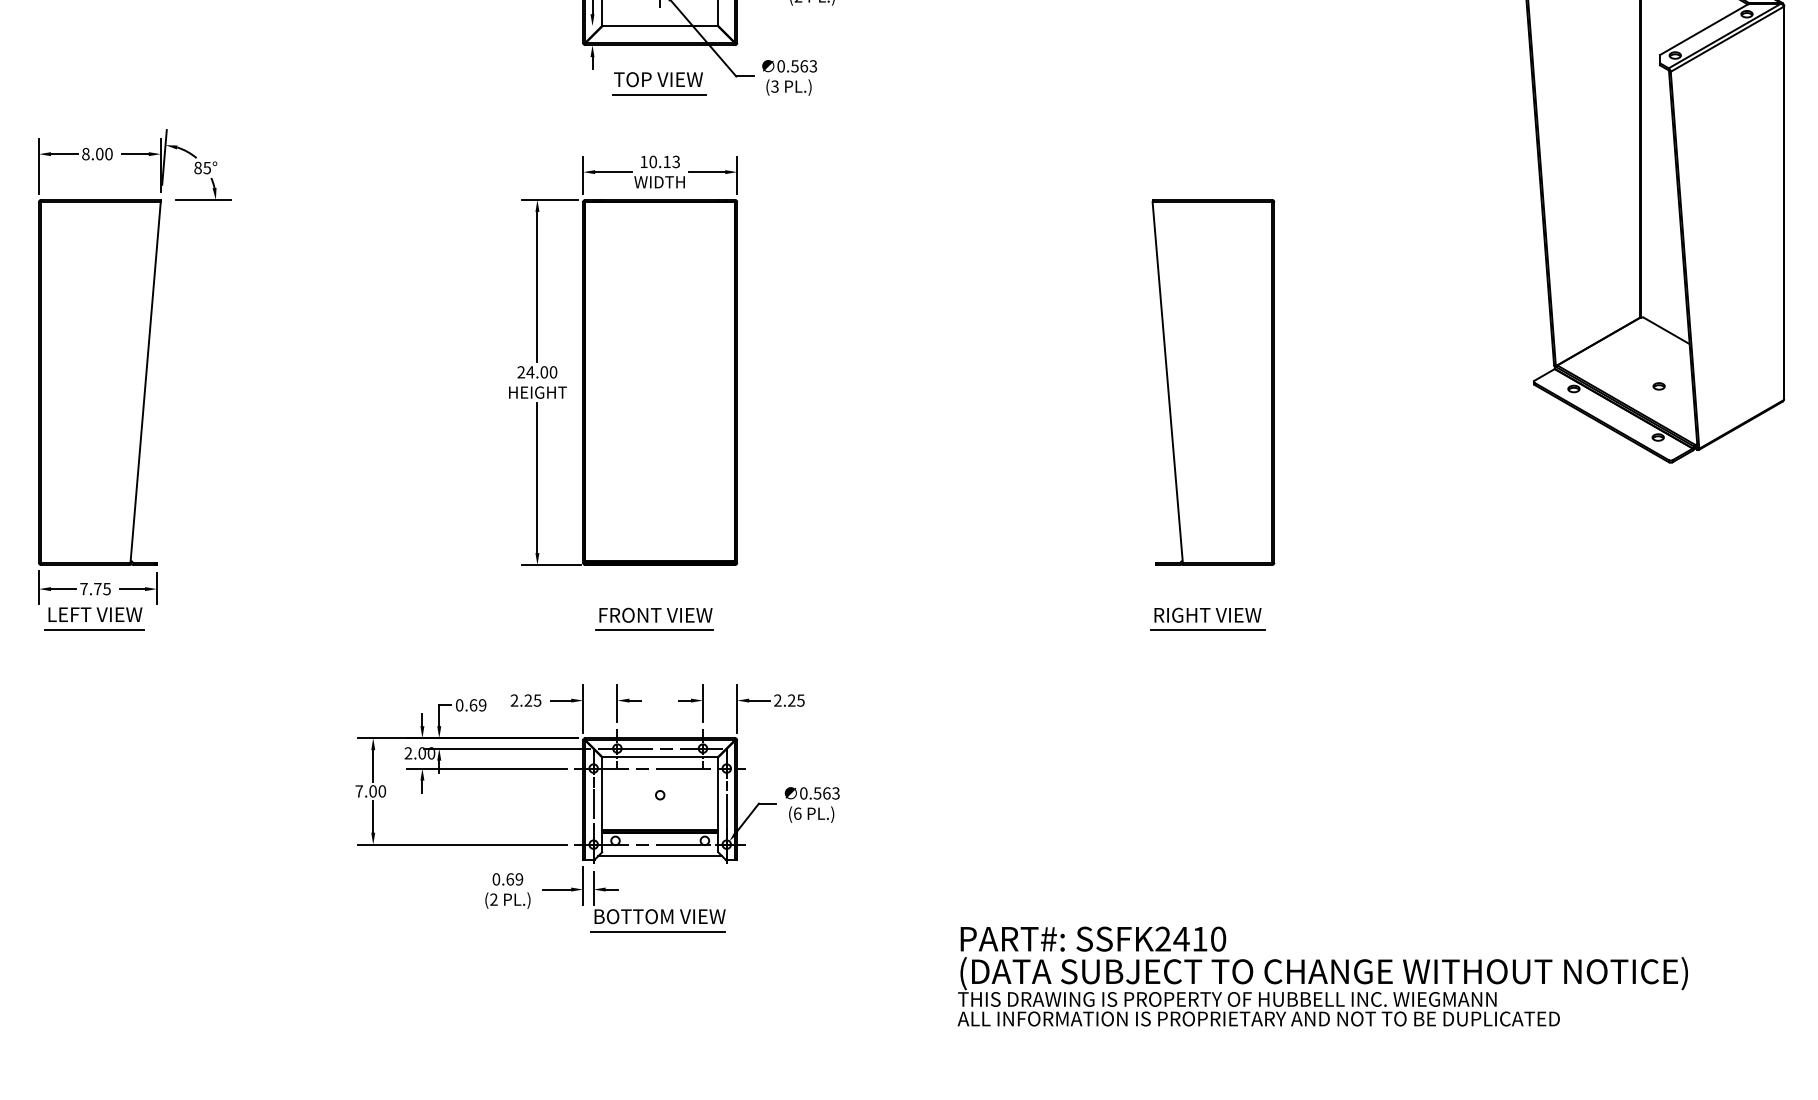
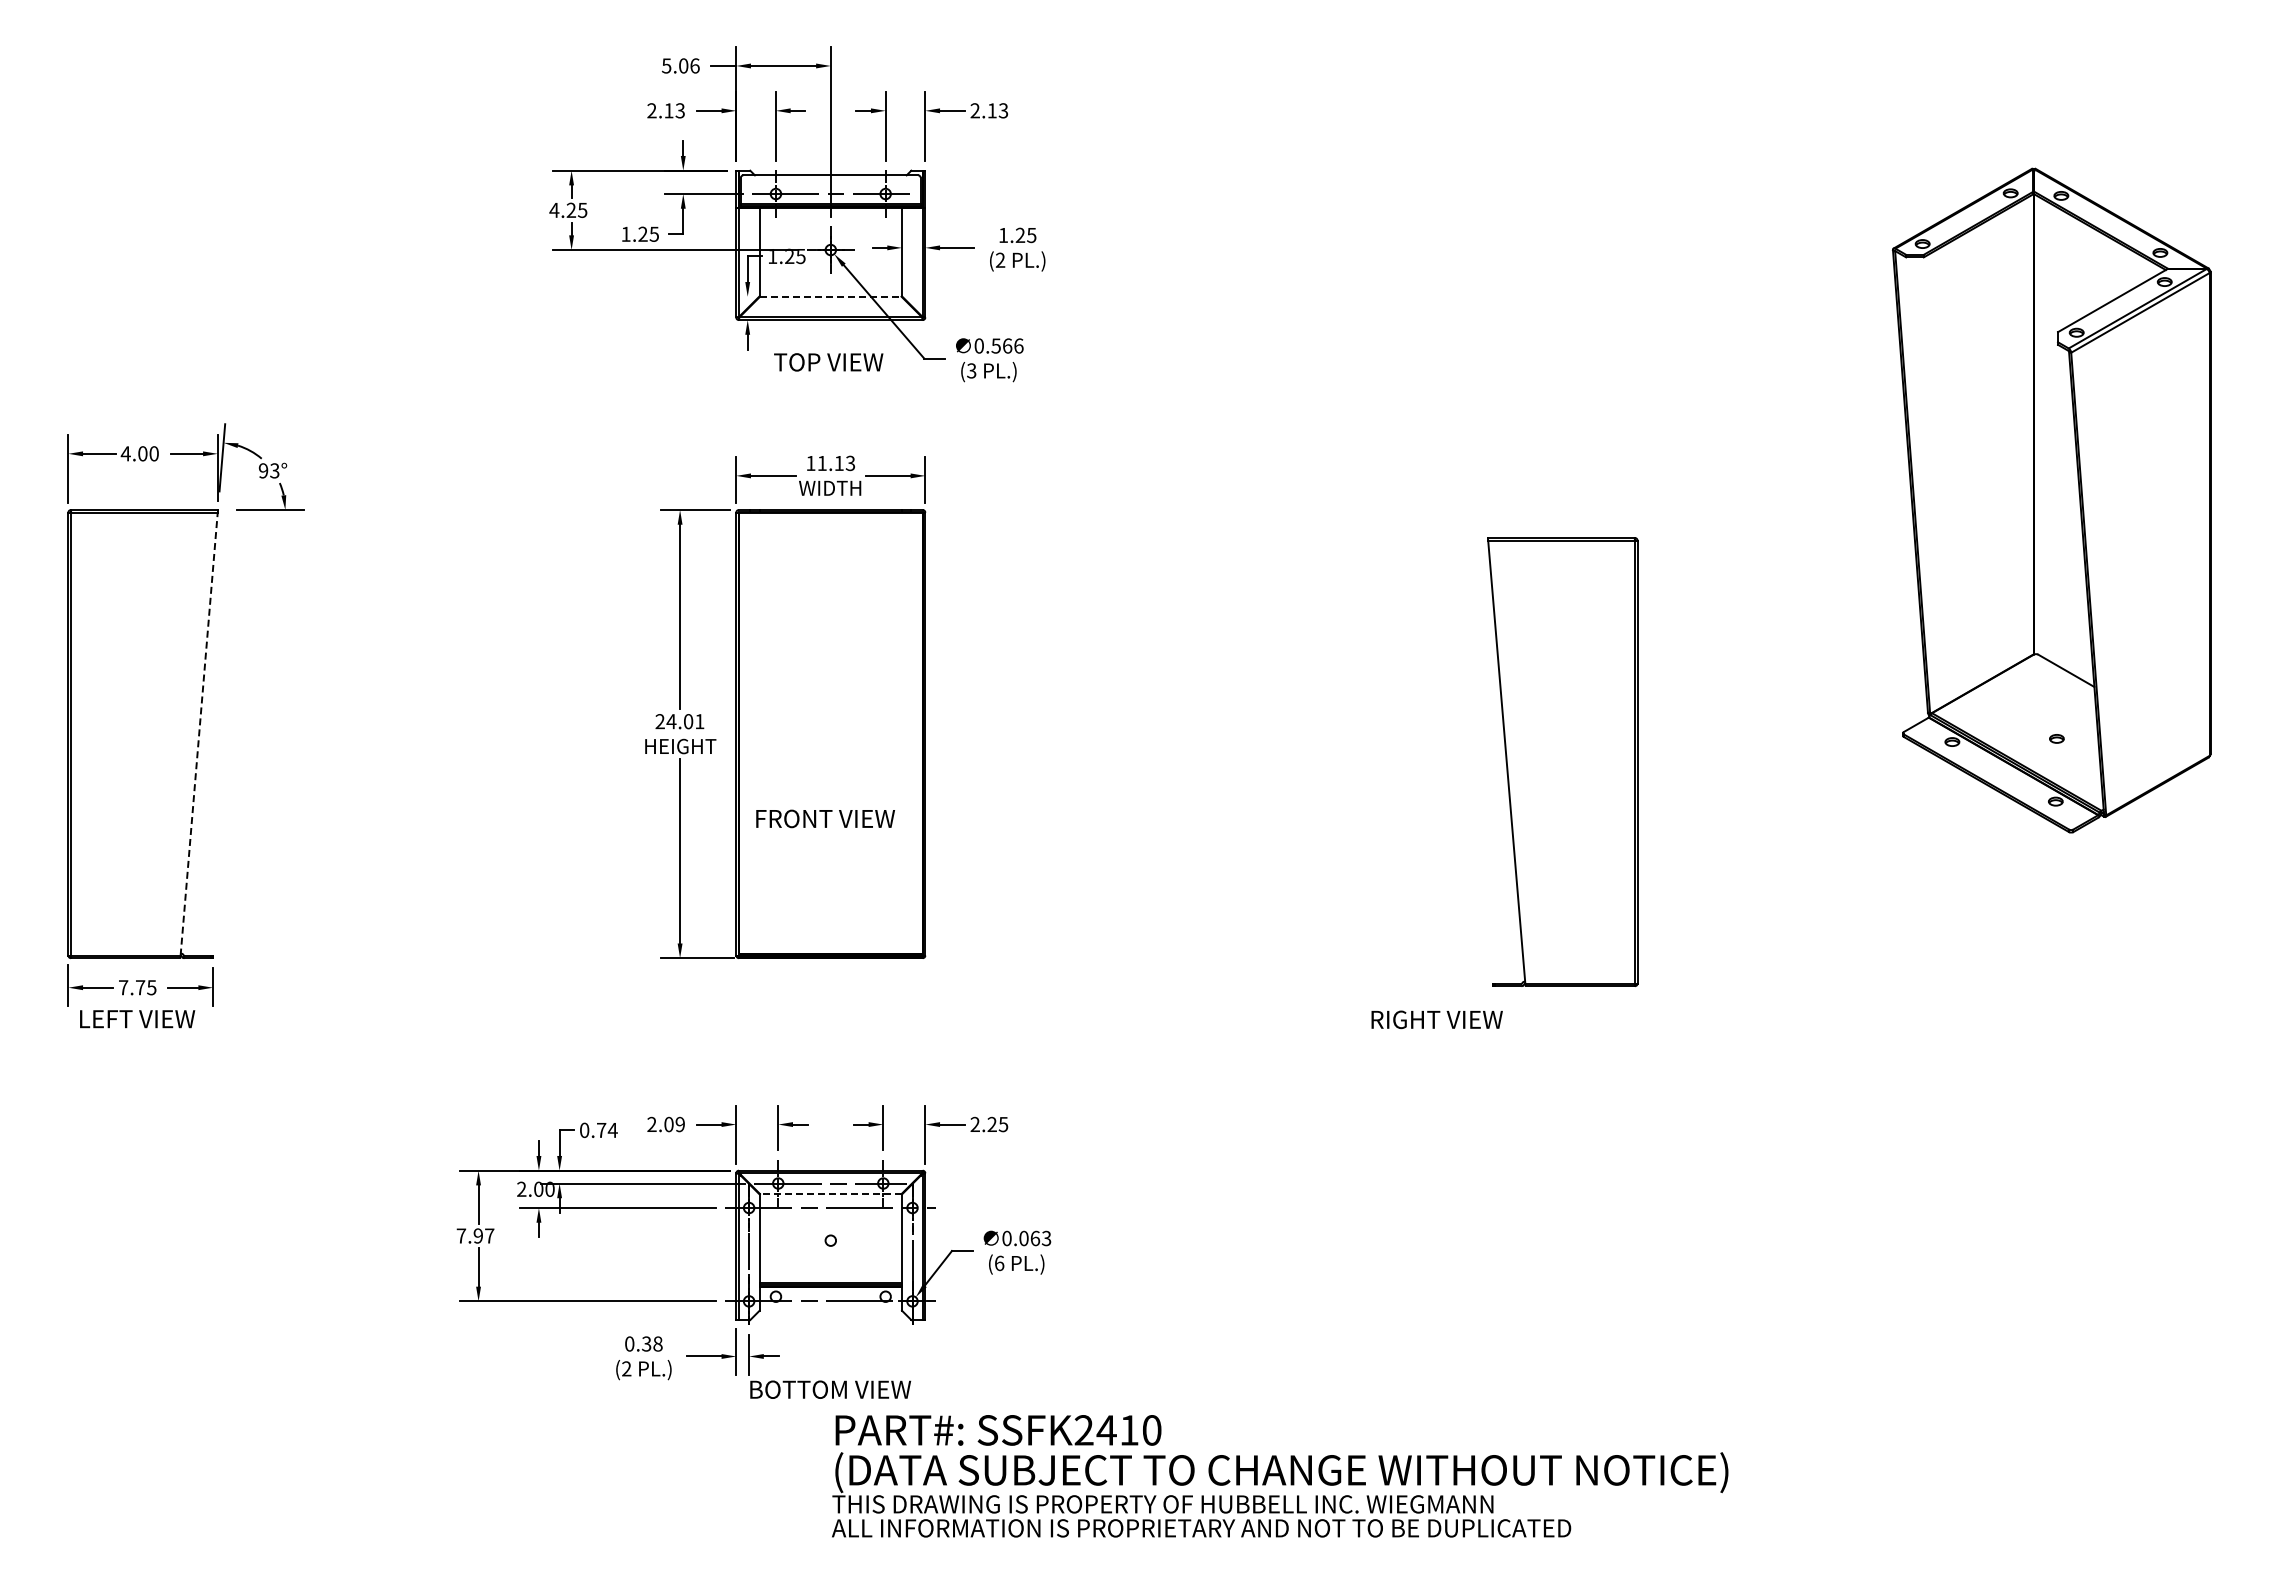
line: (659, 25) -> (830, 296), solid -> dashed
text: (813, 65) -> (1018, 345), 0.563 -> 0.566
line: (659, 94) -> (829, 380), removed
text: (85, 153) -> (125, 453), 8.00 -> 4.00
text: (652, 162) -> (821, 463), 10.13 -> 11.13
text: (202, 167) -> (268, 470), 85° -> 93°
text: (553, 372) -> (699, 721), 24.00 -> 24.01
line: (145, 382) -> (199, 733), solid -> dashed
part: (1213, 382) -> (1562, 761), moved
text: (655, 615) -> (825, 818), moved
text: (1207, 615) -> (1436, 1019), moved
line: (93, 629) -> (135, 1037), removed
line: (654, 630) -> (823, 1038), removed
line: (1207, 630) -> (1502, 1038), removed
text: (532, 700) -> (674, 1124), 2.25 -> 2.09
text: (478, 705) -> (607, 1130), 0.69 -> 0.74
line: (659, 757) -> (830, 1194), solid -> dashed
text: (377, 790) -> (483, 1235), 7.00 -> 7.97
text: (817, 793) -> (1023, 1238), 0.563 -> 0.063
line: (659, 856) -> (830, 1315), removed
text: (514, 878) -> (651, 1343), 0.69 -> 0.38
line: (658, 931) -> (828, 1408), removed
text: (1323, 976) -> (1280, 1476), moved

